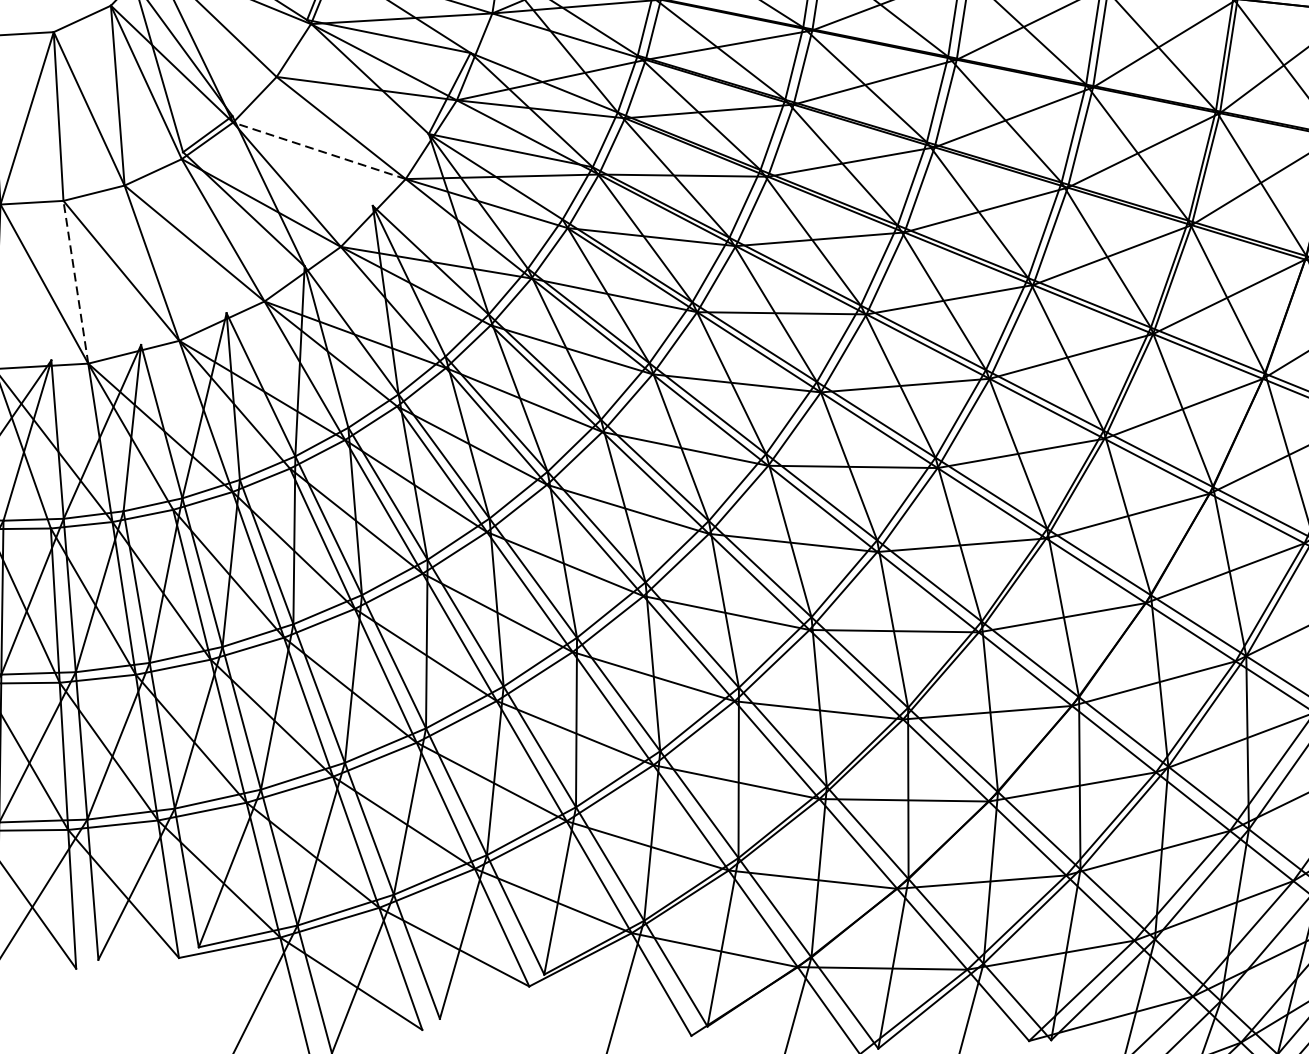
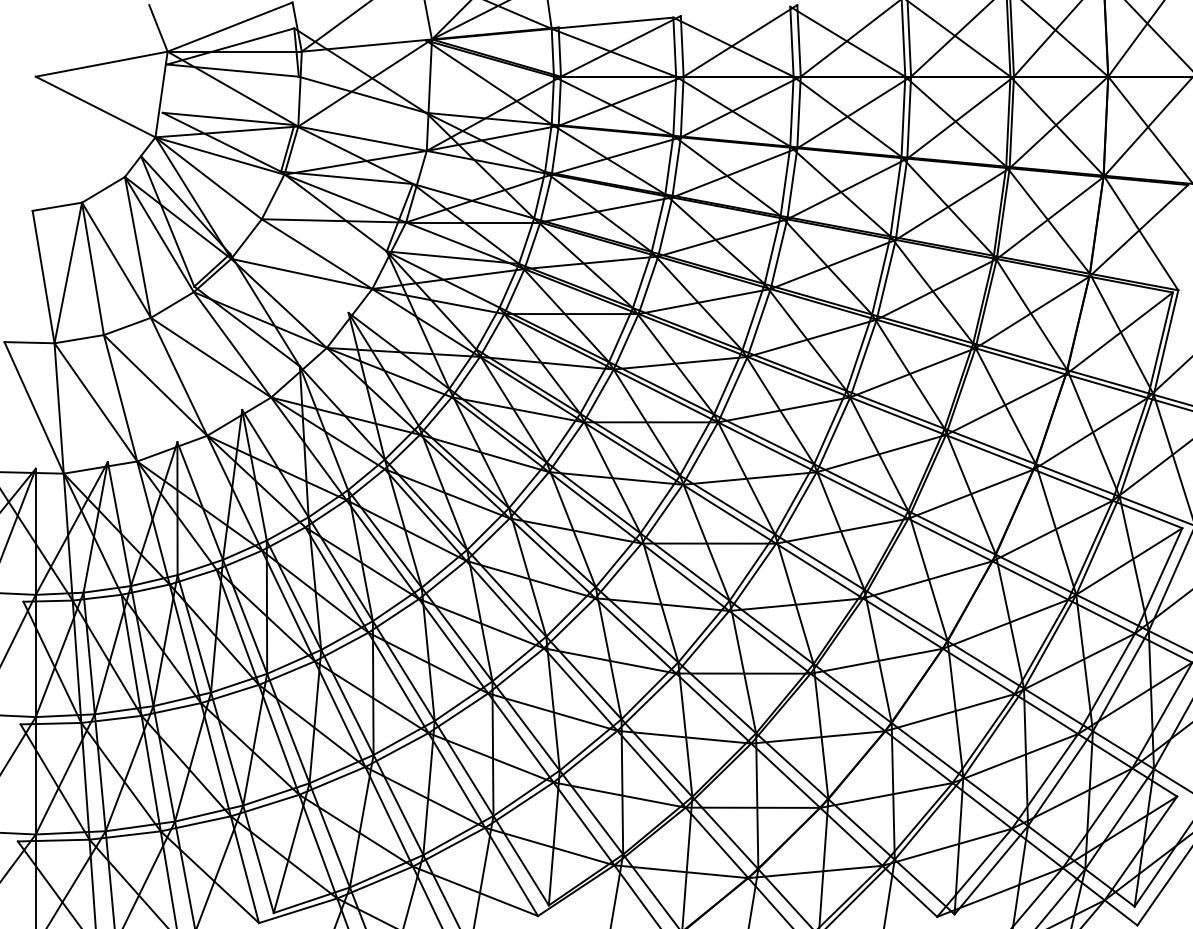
line: (319, 150) -> (301, 273), dashed -> solid
line: (75, 281) -> (120, 397), dashed -> solid

